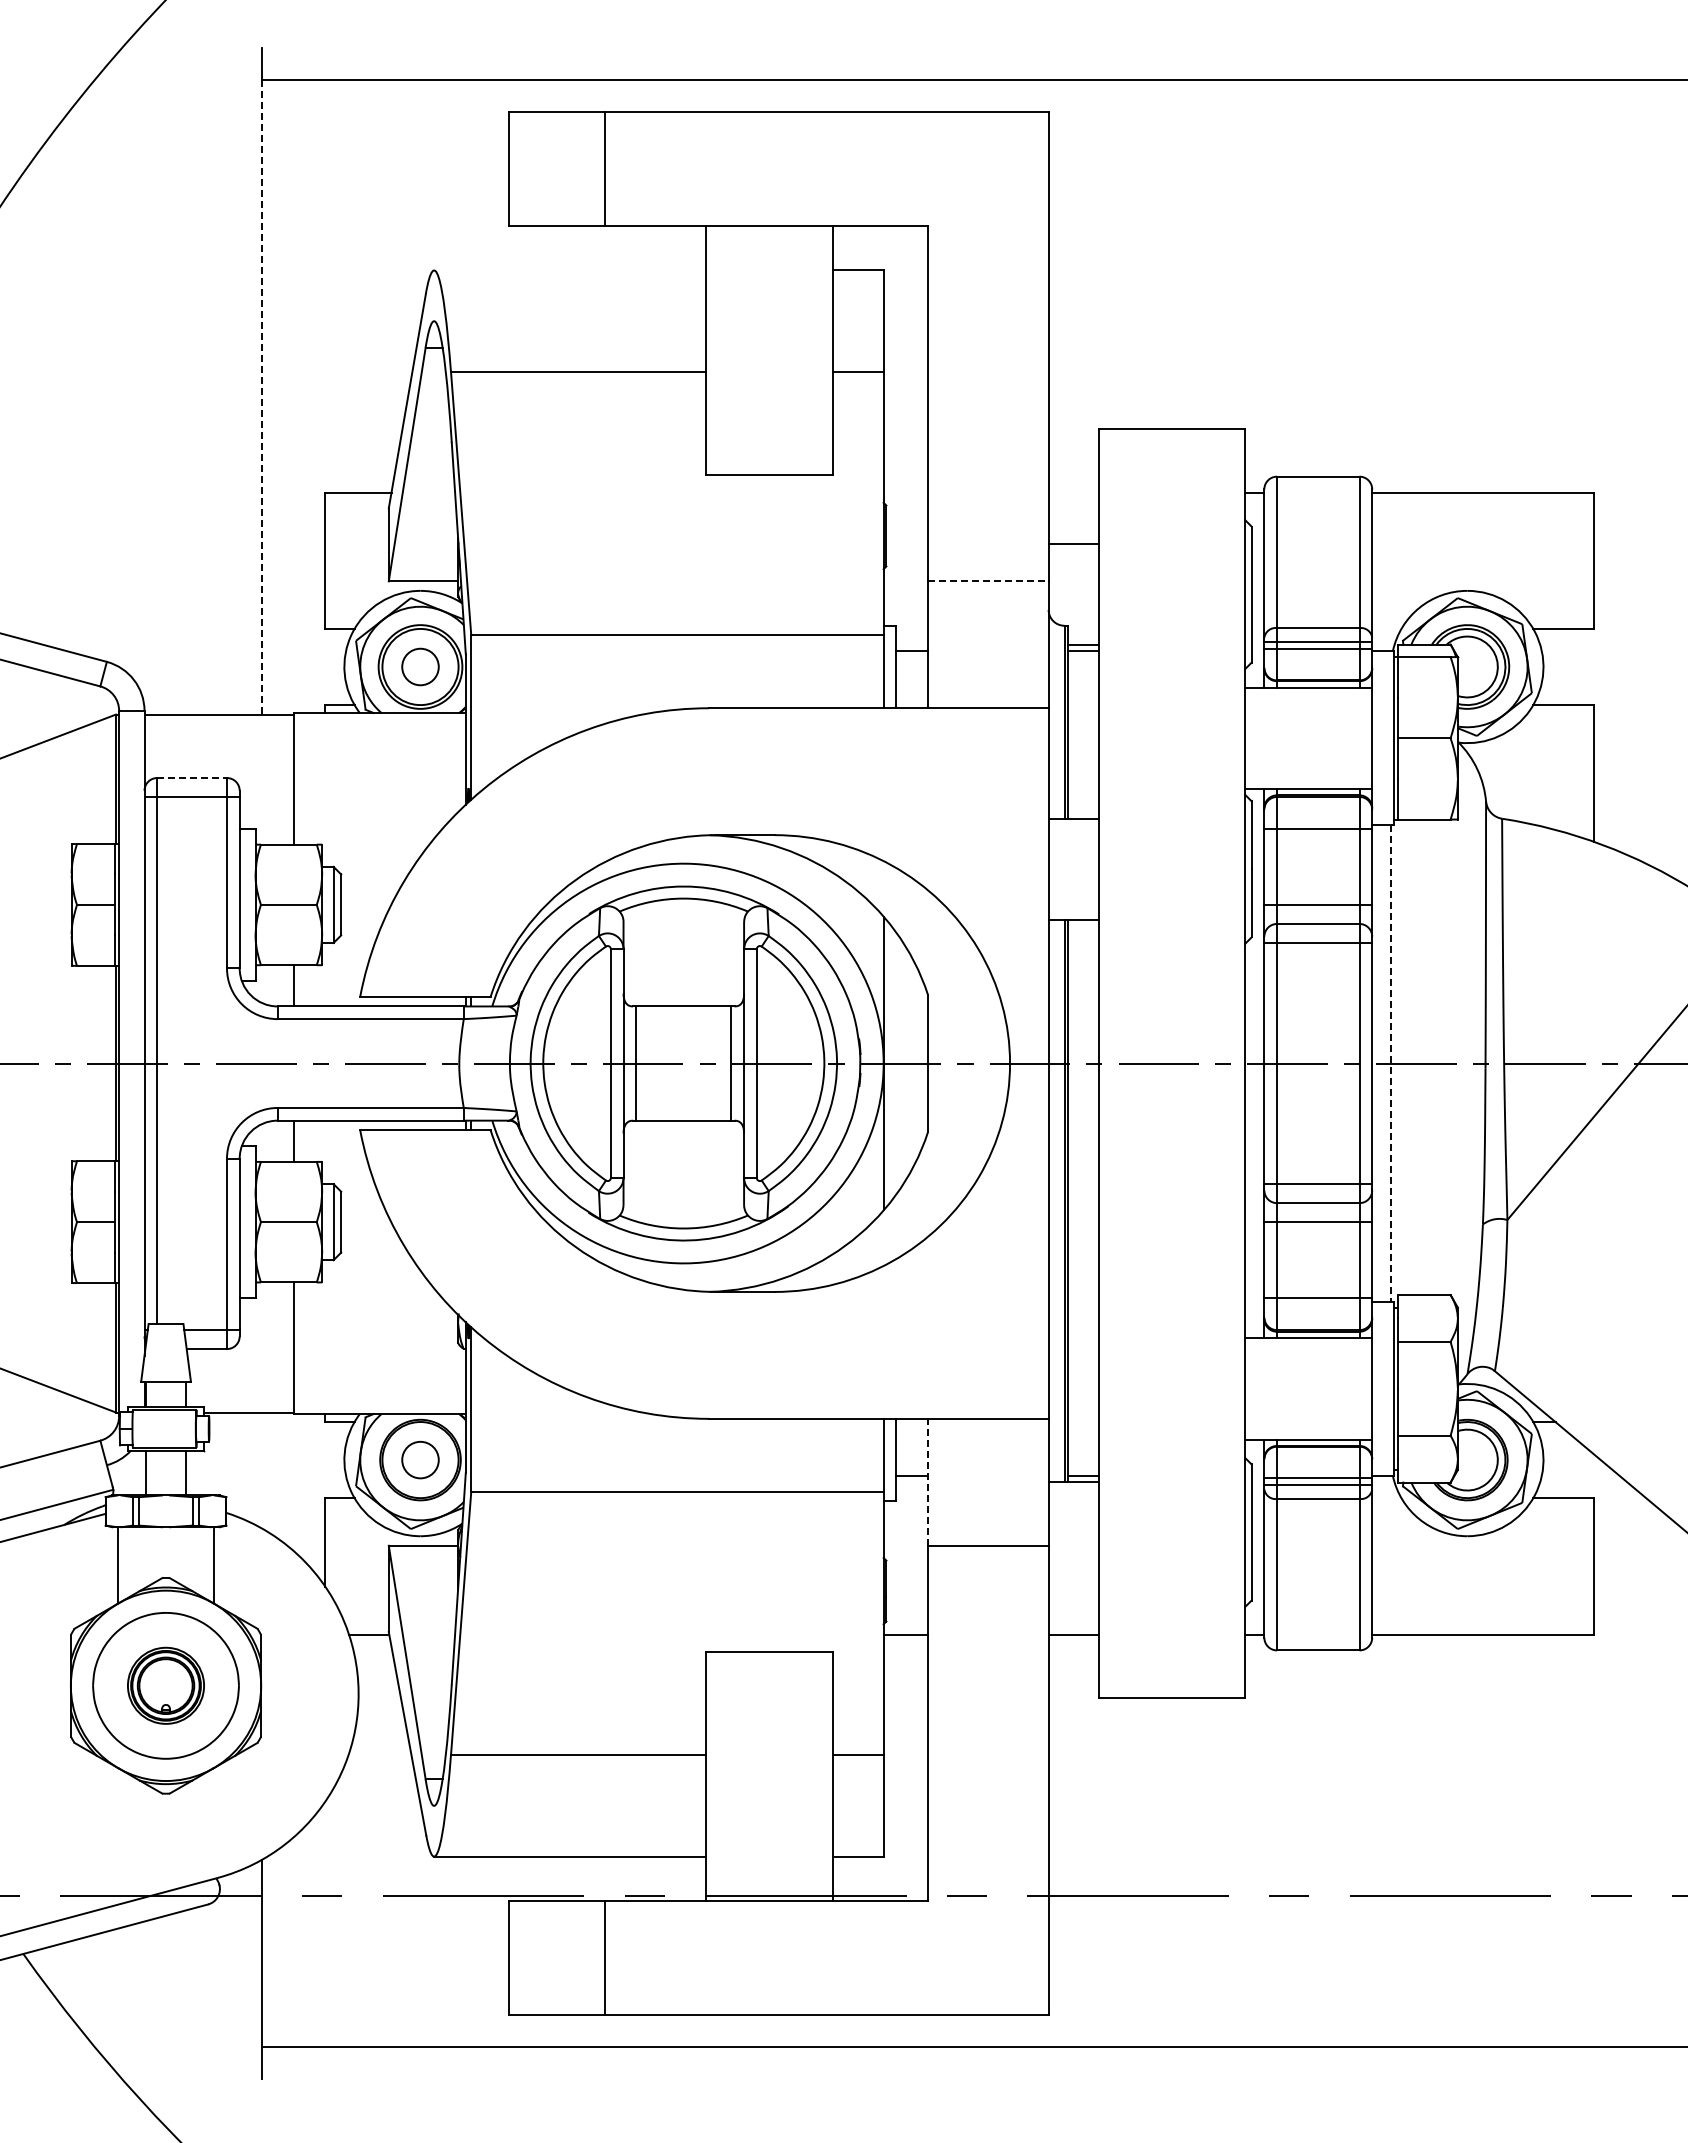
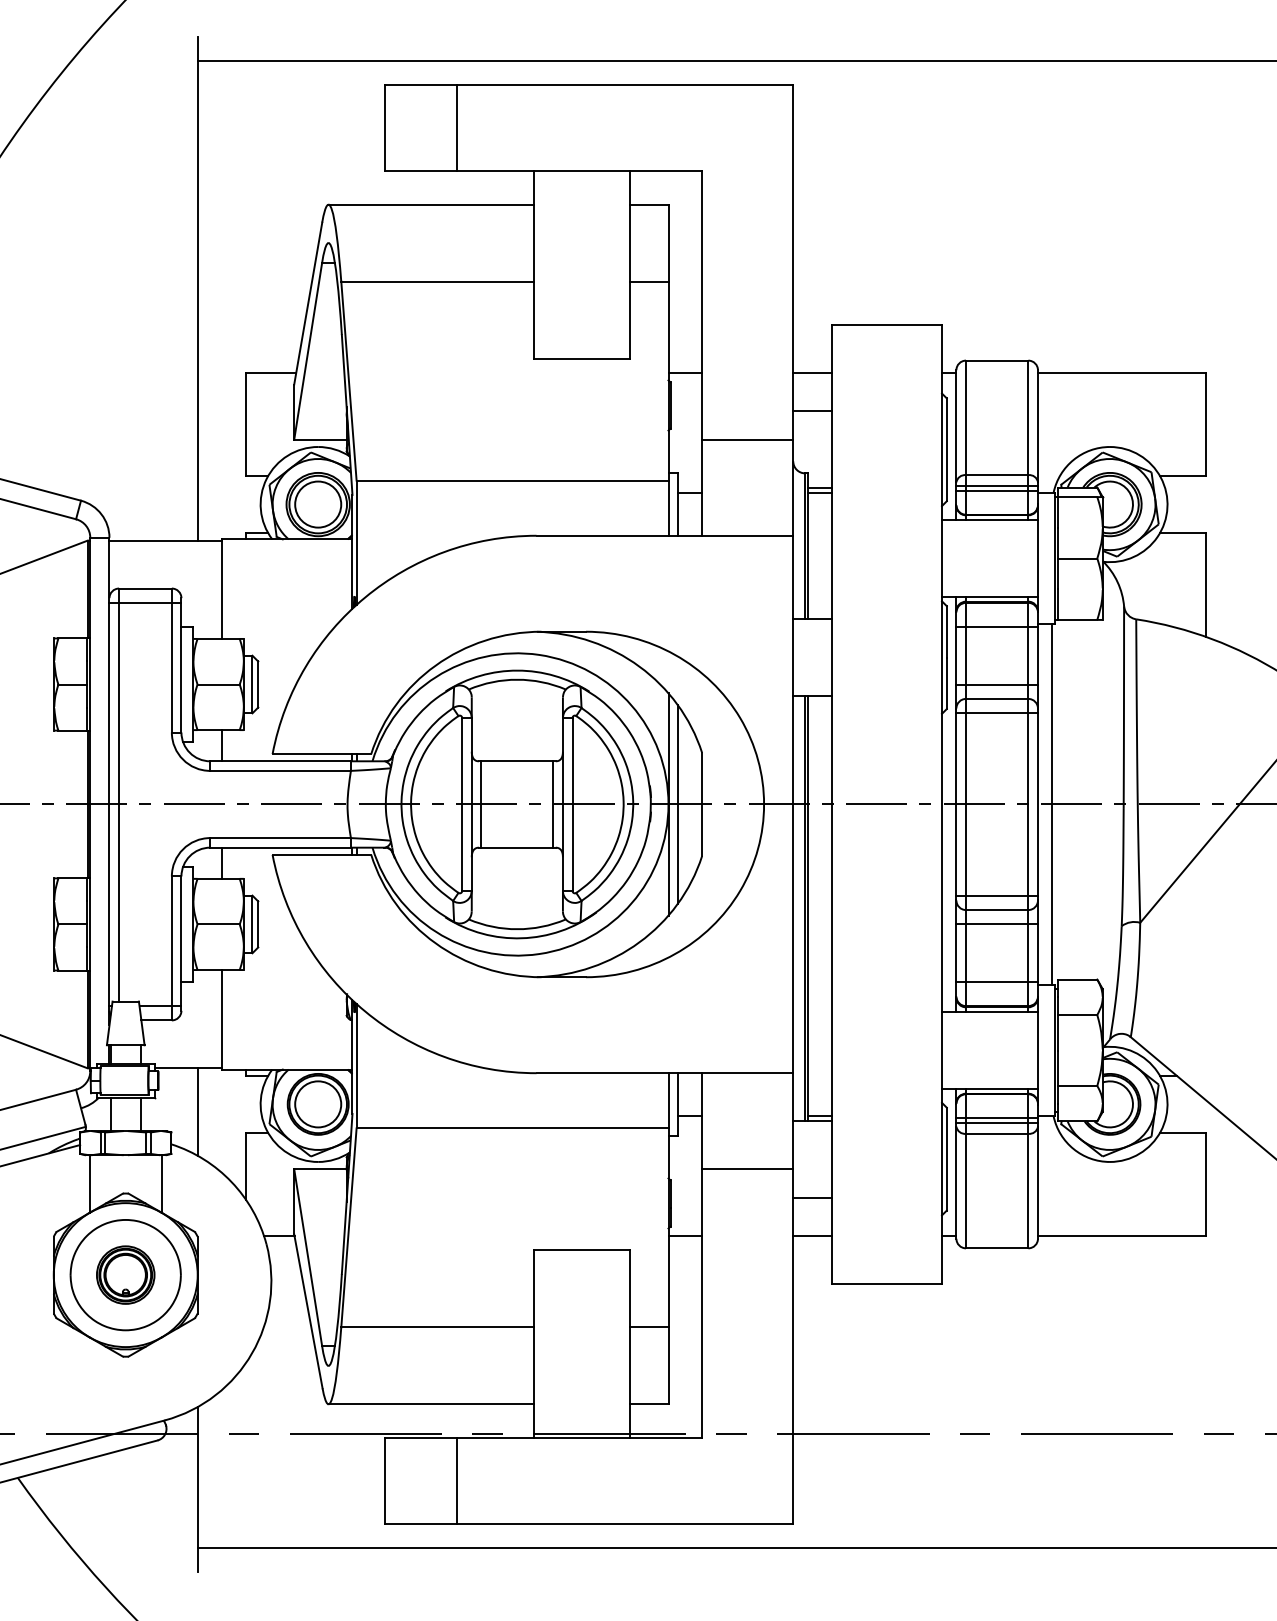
line: (570, 270) -> (431, 204), added
line: (261, 397) -> (197, 300), dashed -> solid
line: (905, 492) -> (685, 372), added
line: (1073, 492) -> (812, 372), added
line: (988, 581) -> (747, 439), dashed -> solid
circle: (420, 666) -> (318, 504), size x1.67
line: (192, 778) -> (145, 588), dashed -> solid
line: (896, 1063) -> (678, 804), added
line: (1391, 1064) -> (1052, 805), dashed -> solid
circle: (420, 1459) -> (318, 1103), size x1.67
line: (261, 1470) -> (197, 1112), added
line: (928, 1481) -> (702, 1120), dashed -> solid
line: (1073, 1583) -> (812, 1197), added

